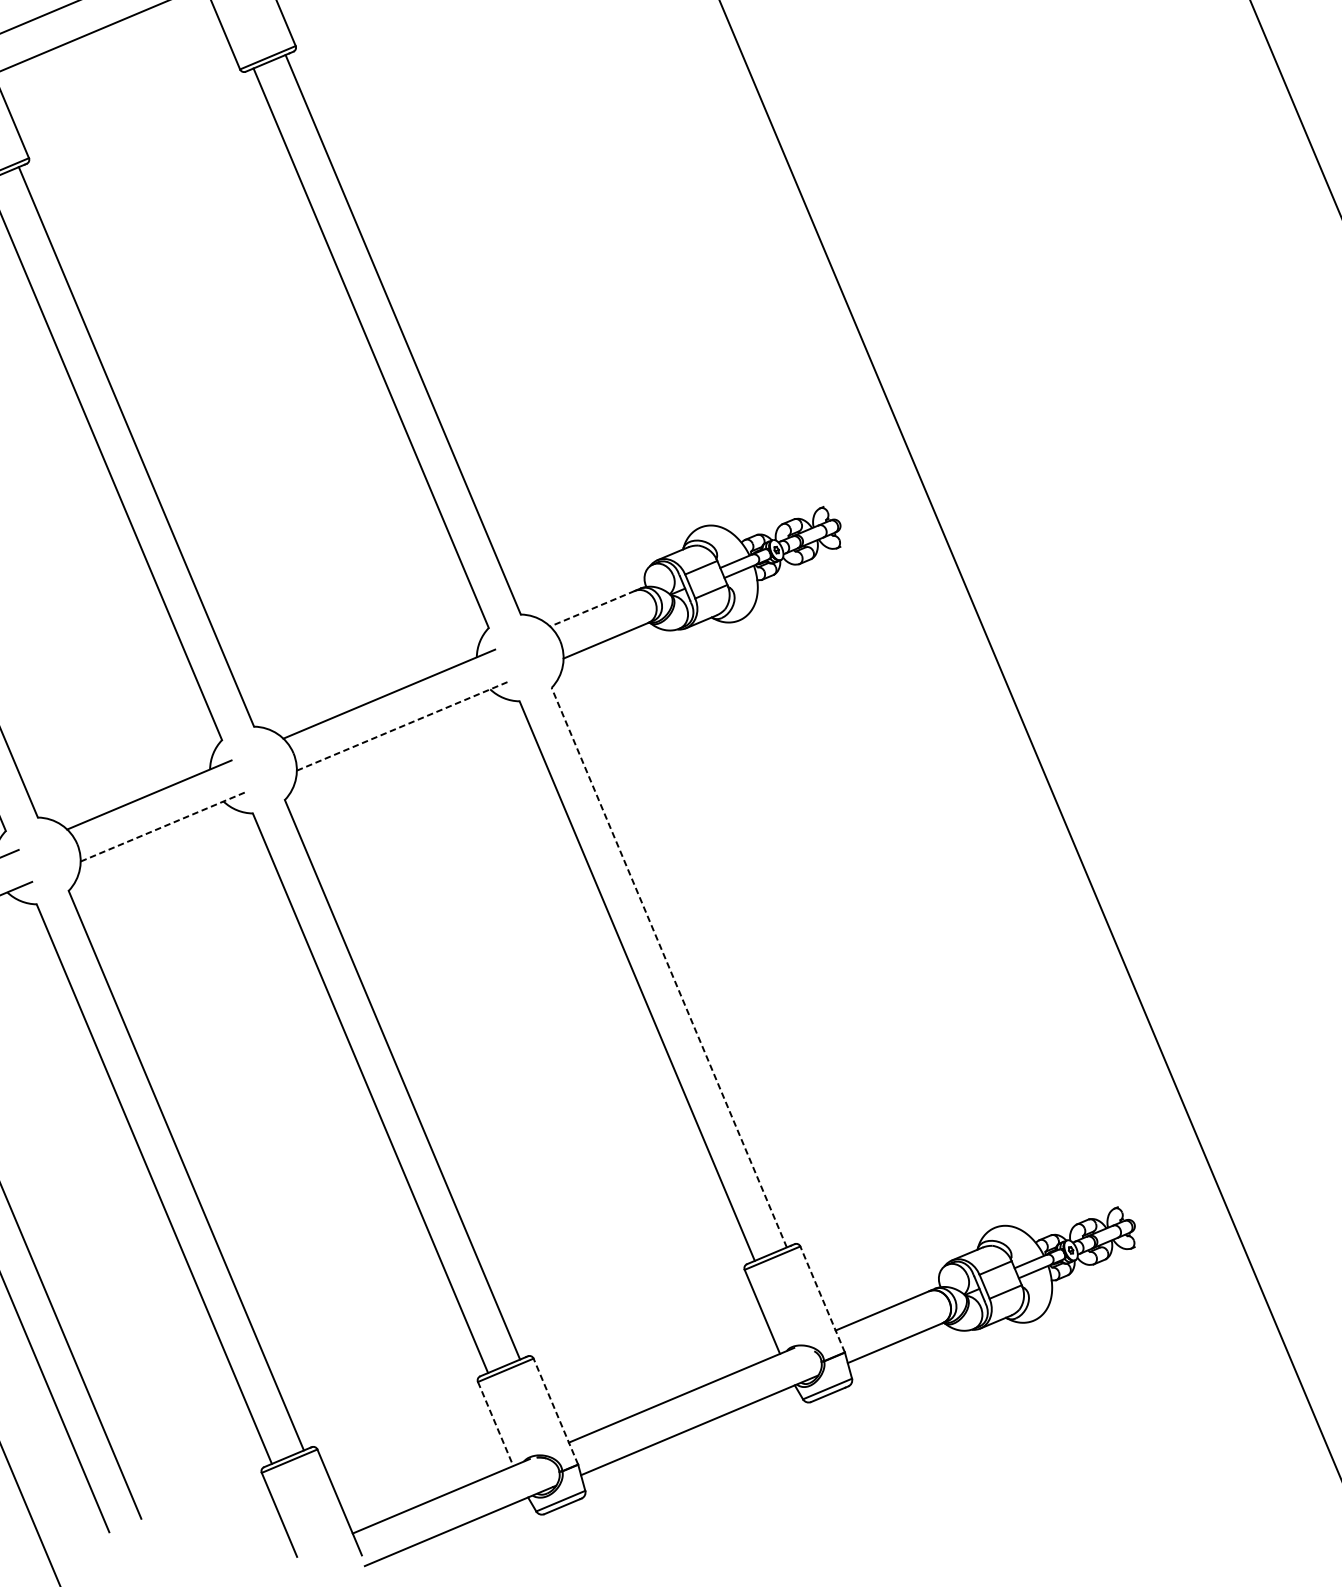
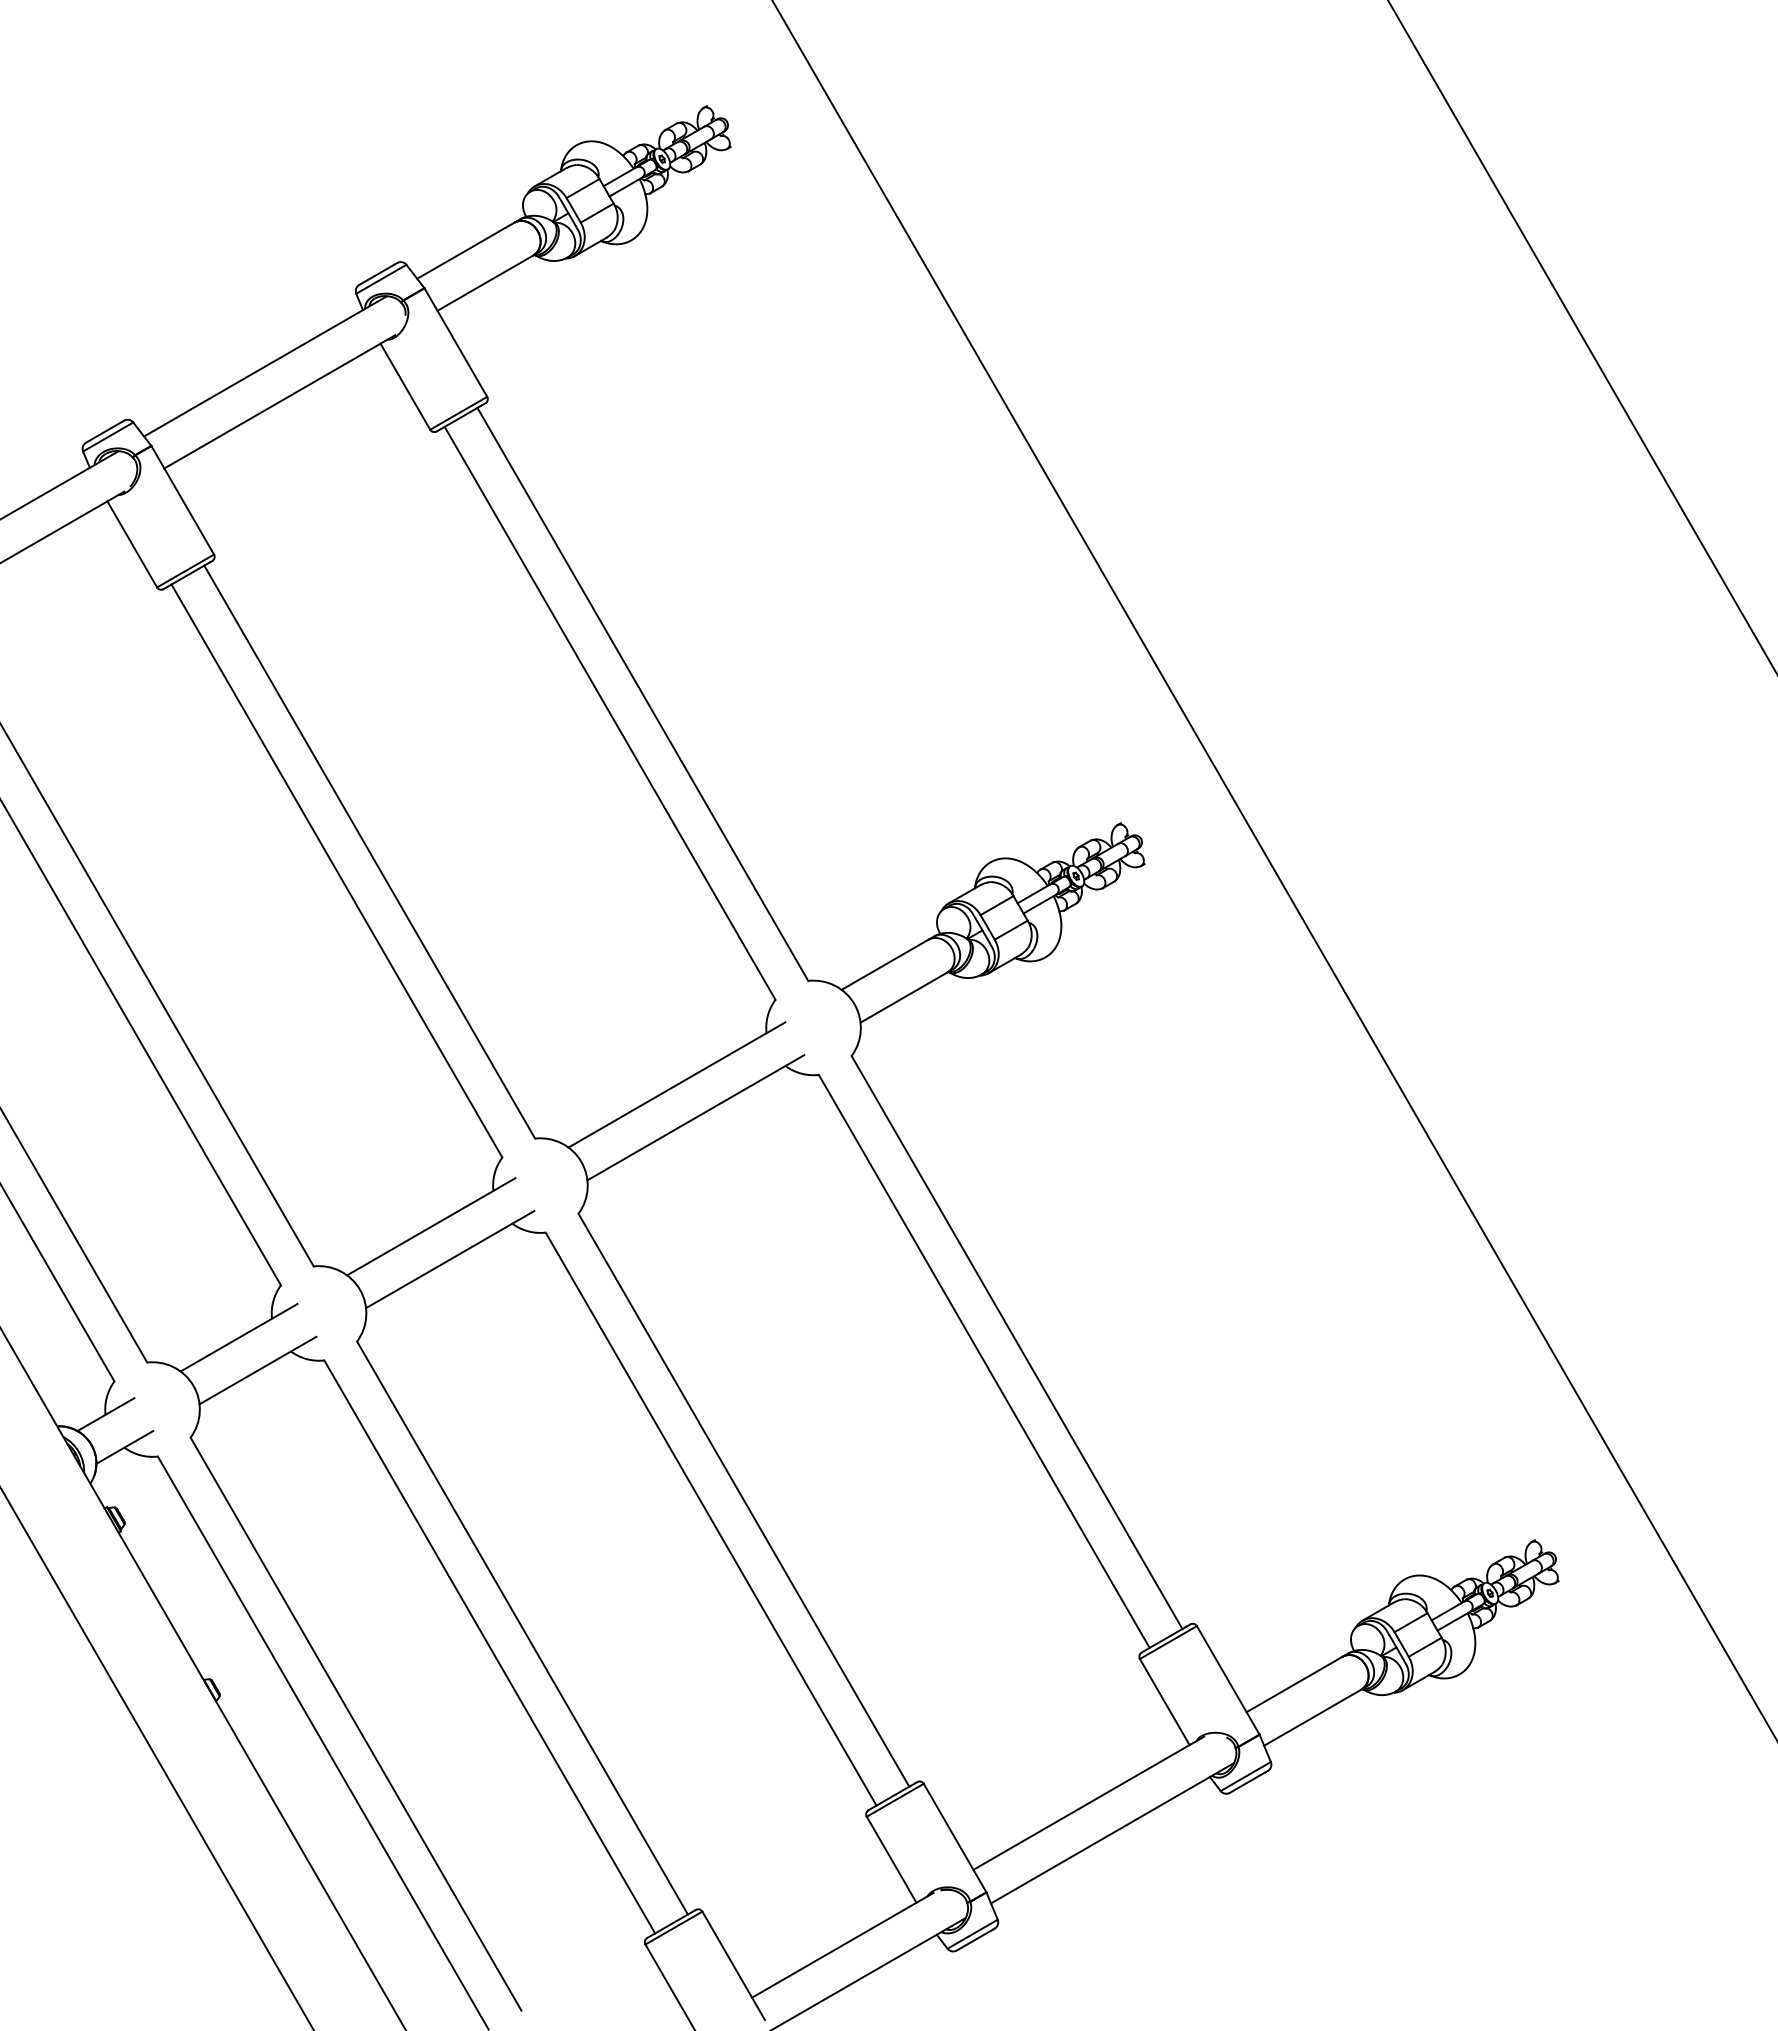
line: (591, 609) -> (884, 965), dashed -> solid
line: (403, 726) -> (696, 1117), dashed -> solid
line: (163, 826) -> (450, 1259), dashed -> solid
line: (669, 967) -> (1017, 1342), dashed -> solid
line: (822, 1299) -> (1228, 1680), dashed -> solid
line: (556, 1412) -> (955, 1838), dashed -> solid
line: (495, 1423) -> (891, 1859), dashed -> solid

